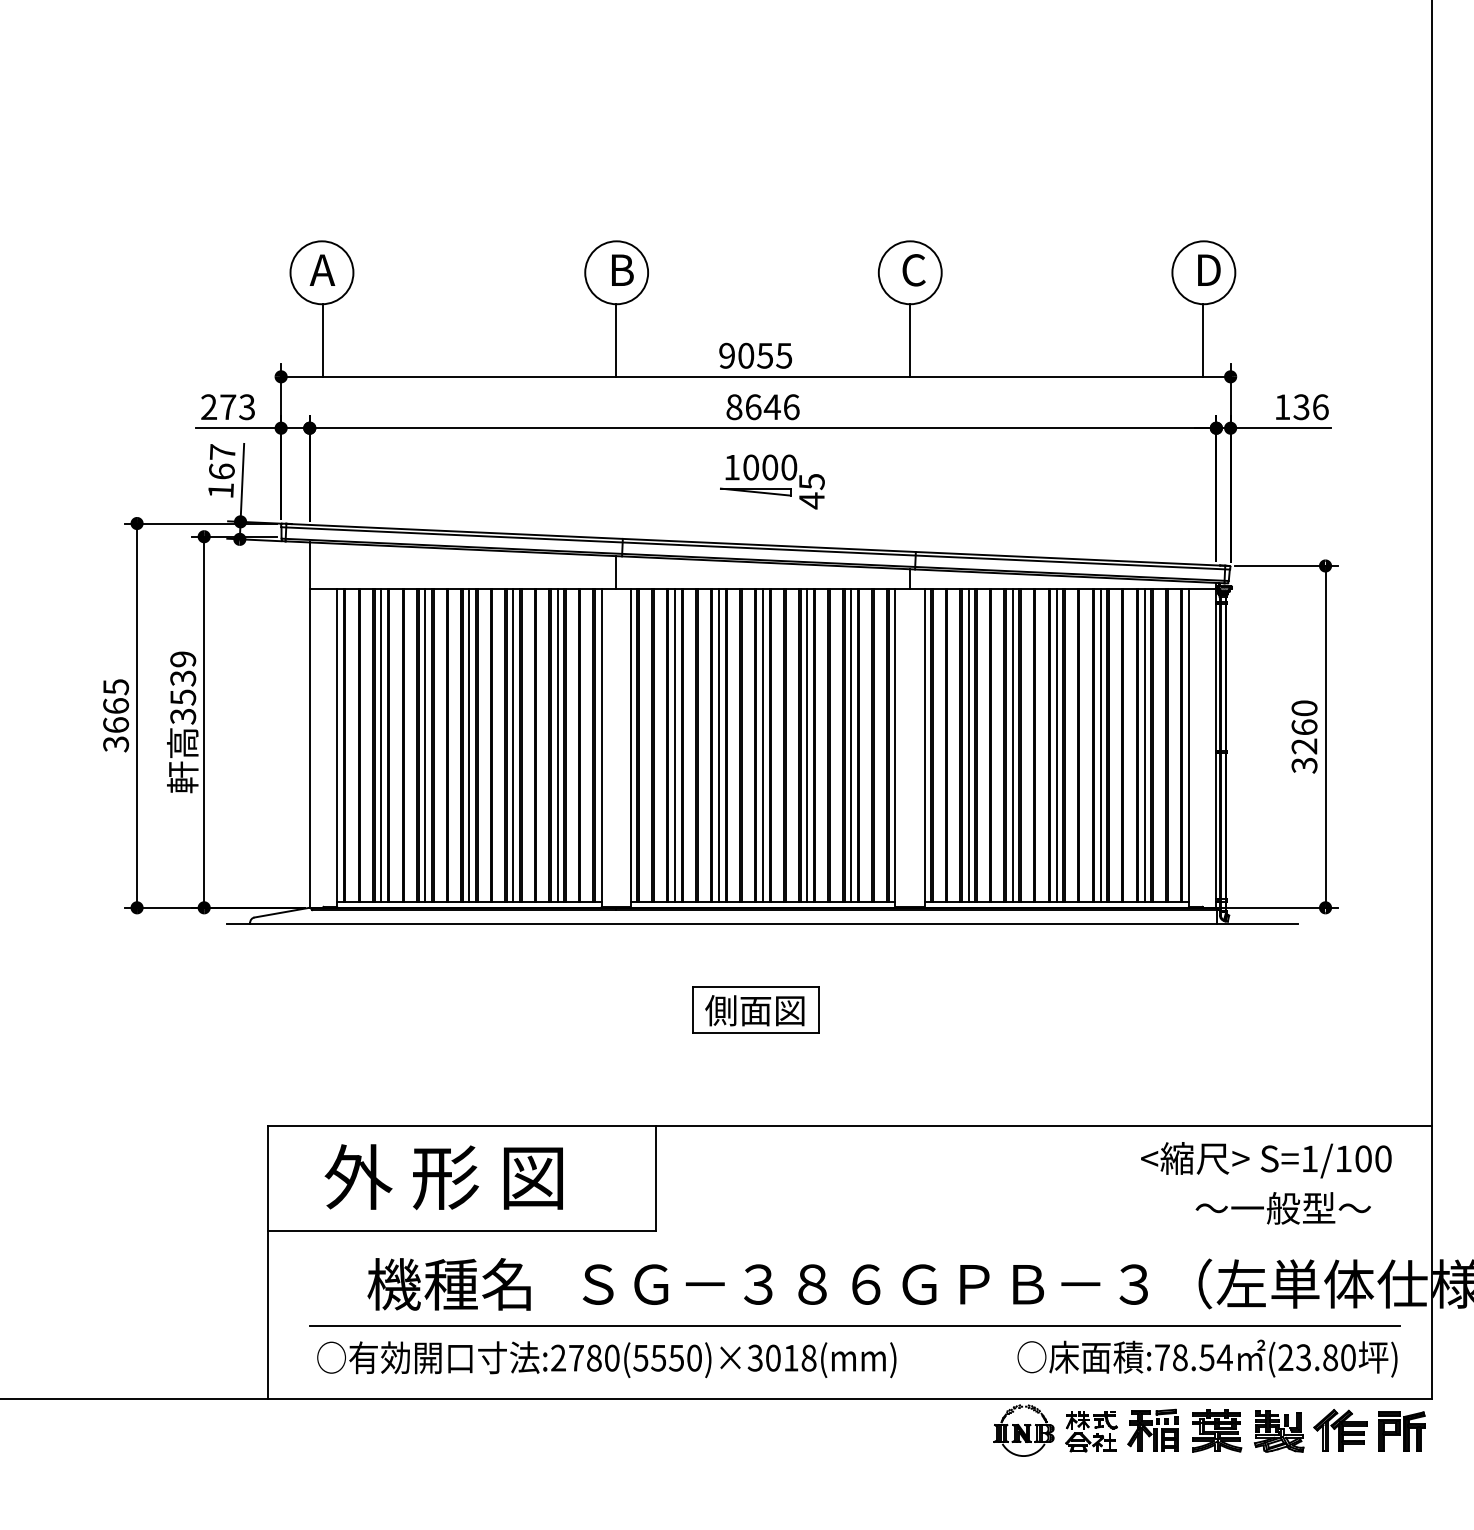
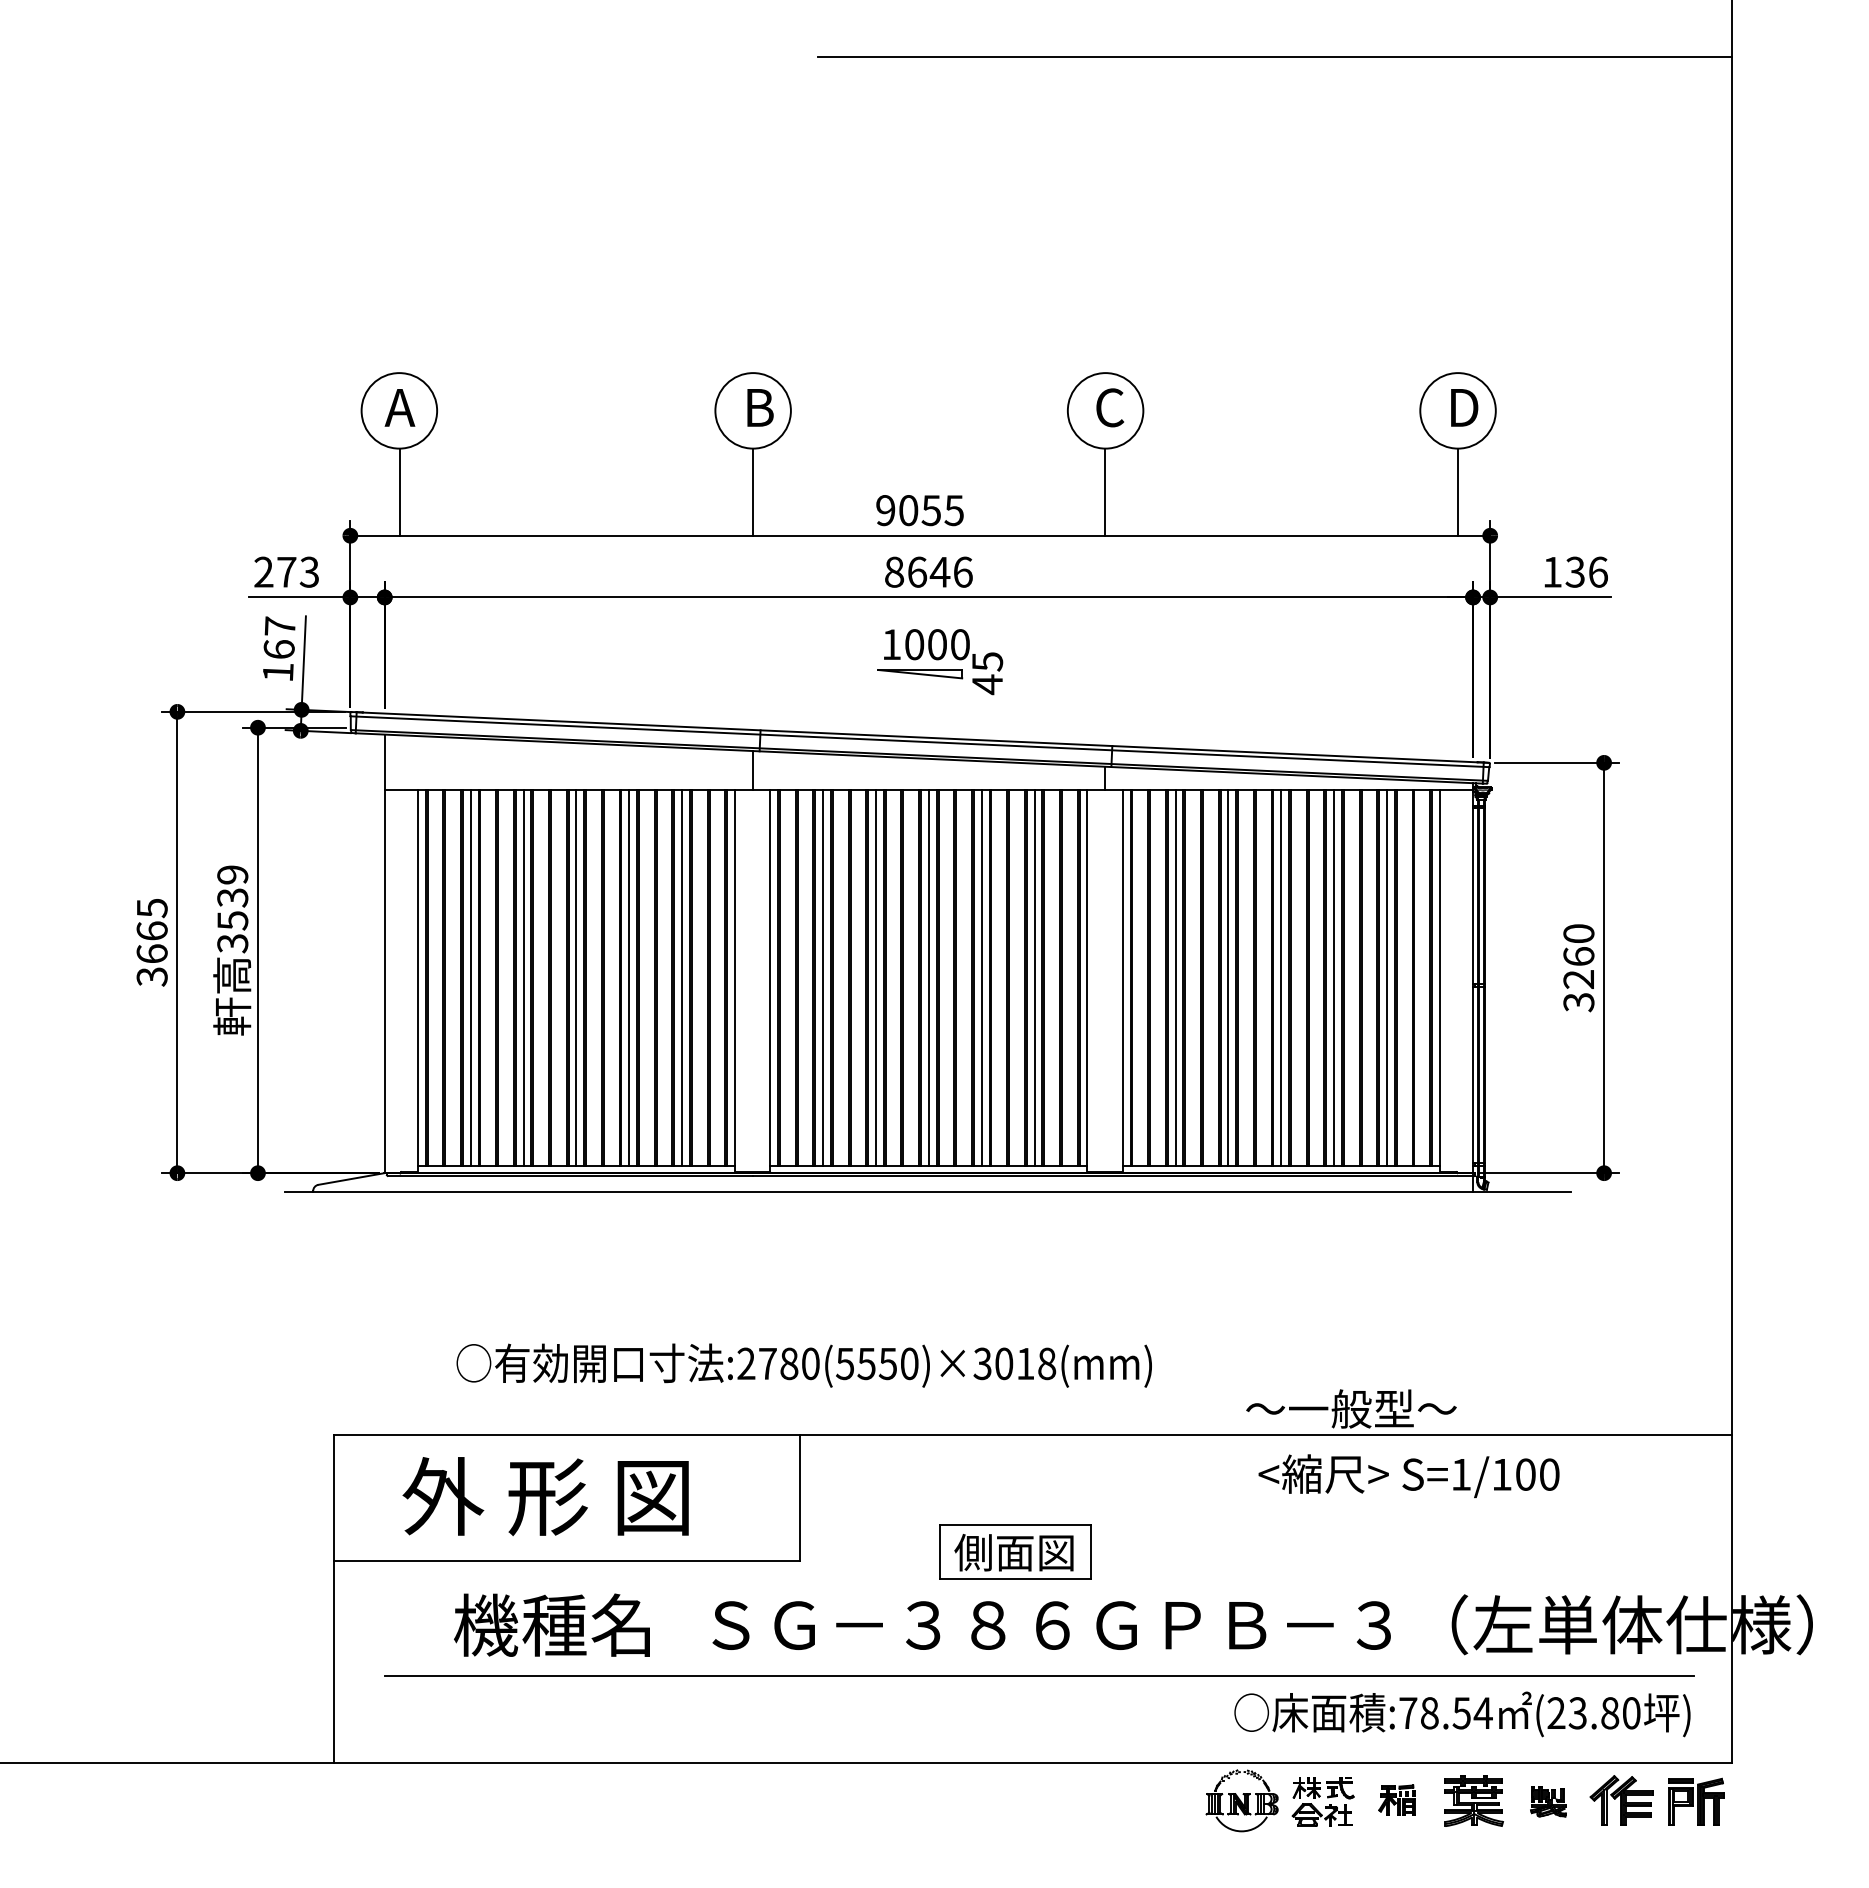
part: (756, 1009) -> (1015, 1551), moved
text: (1265, 1160) -> (1408, 1476), moved
text: (1283, 1207) -> (1351, 1408), moved
text: (606, 1359) -> (803, 1365), moved
part: (1152, 1429) -> (1396, 1799), size x0.6
part: (1279, 1431) -> (1548, 1801), size x0.6

